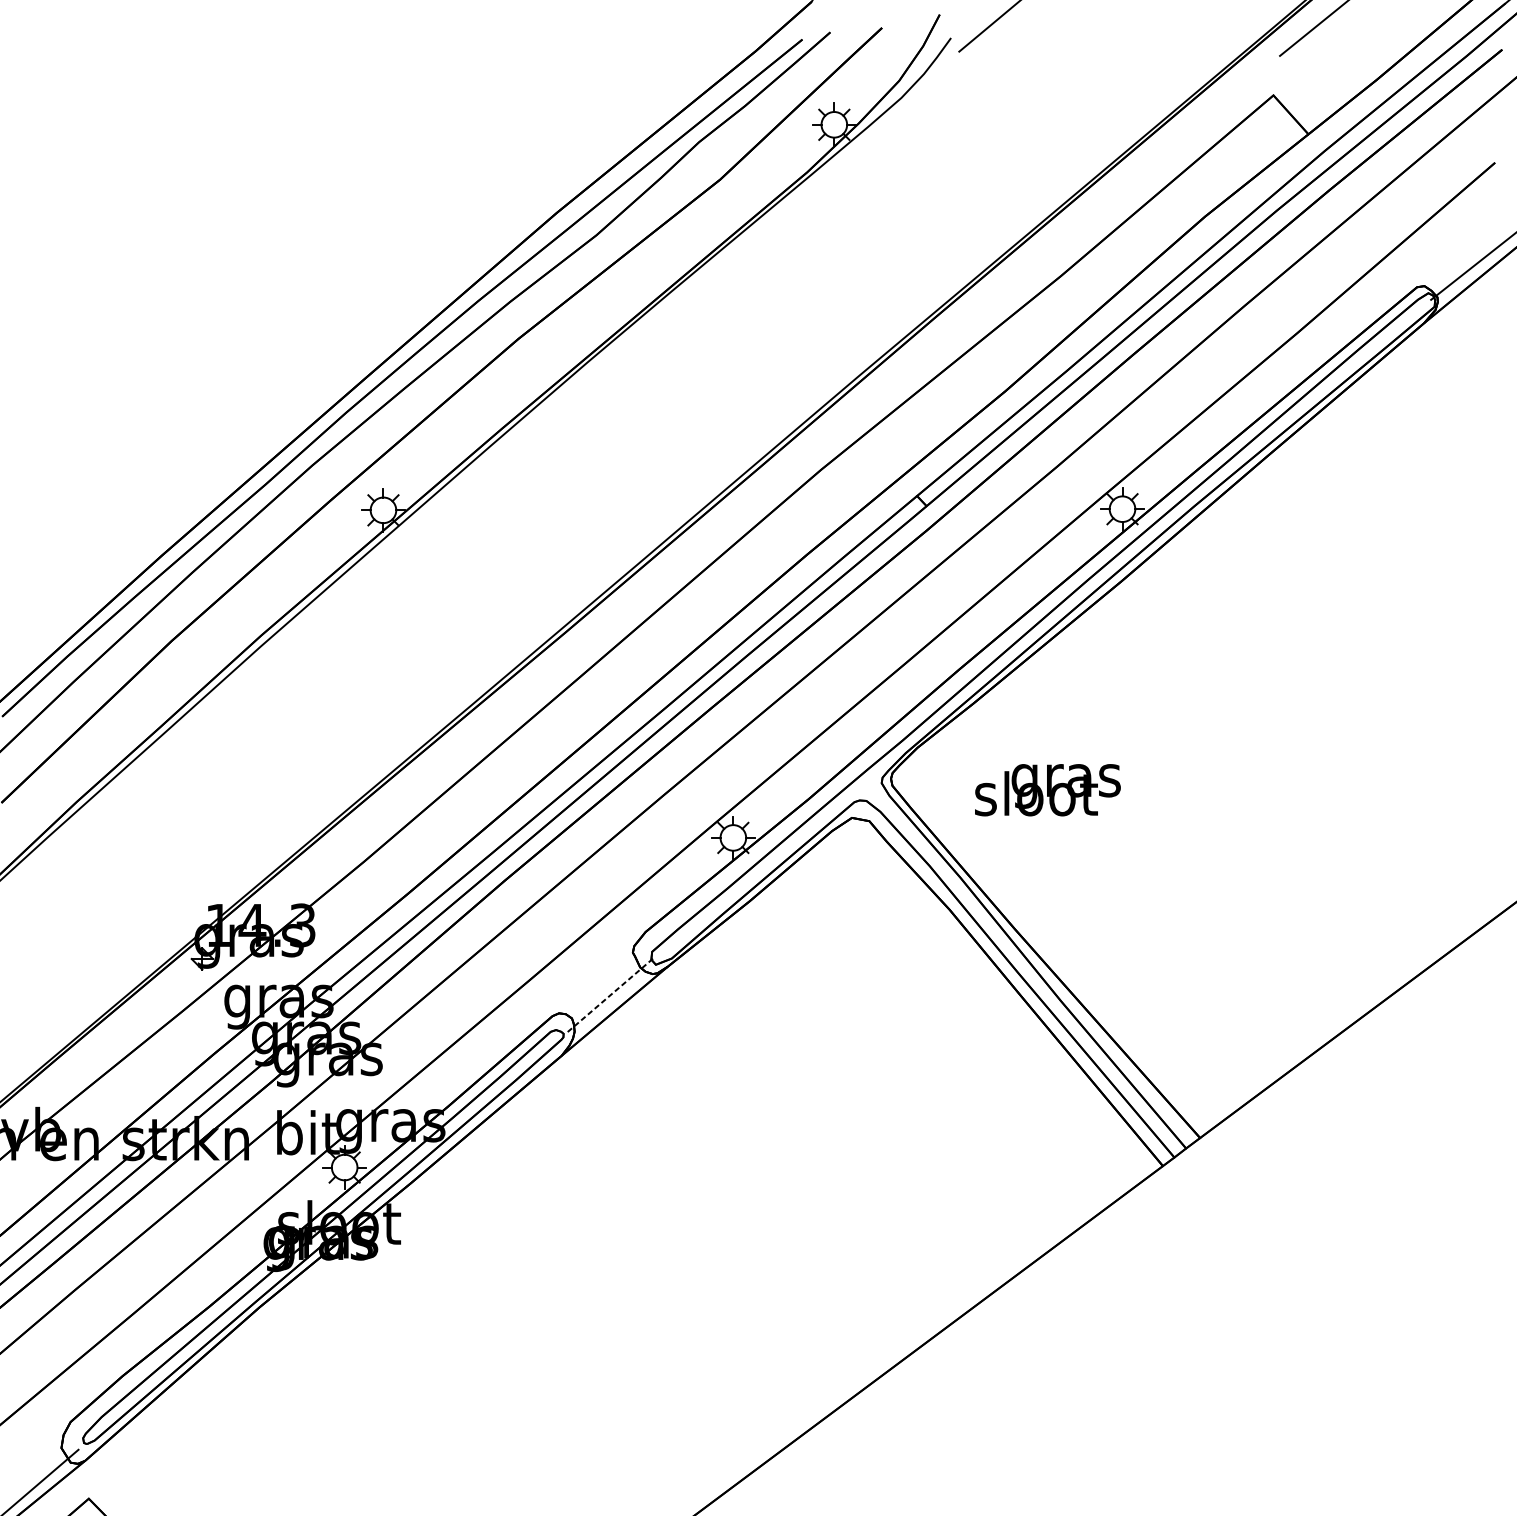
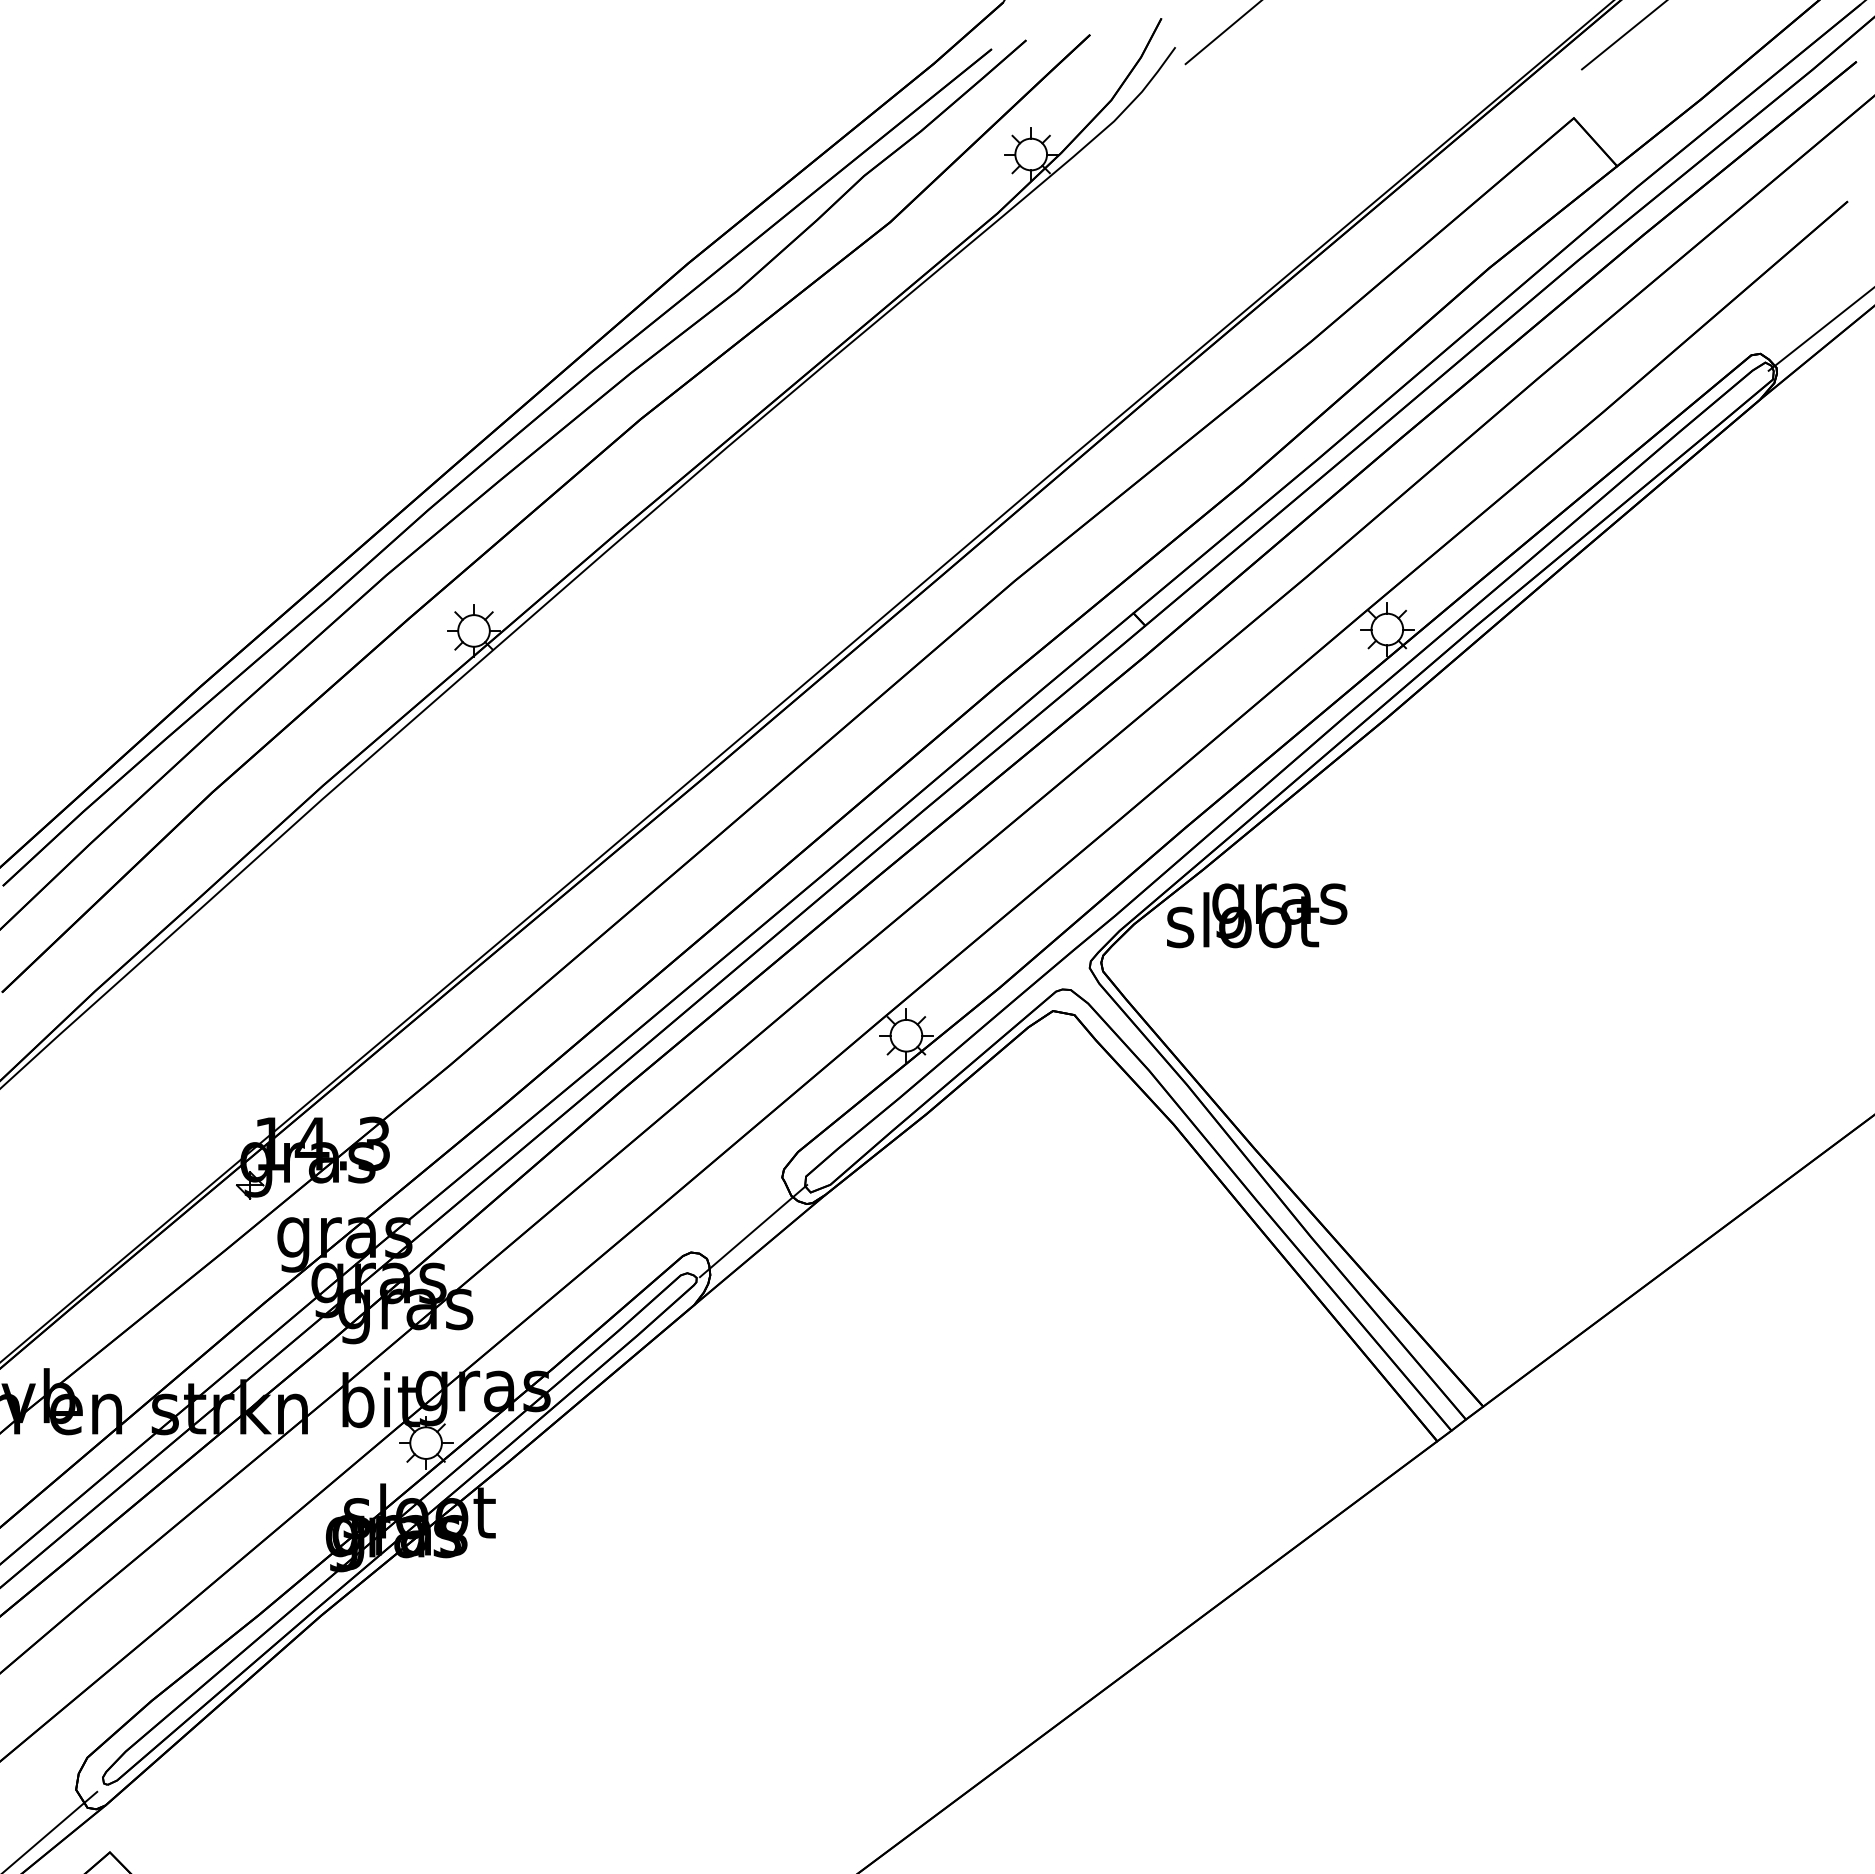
text: (1048, 789) -> (1257, 915), moved
line: (609, 996) -> (753, 1231), dashed -> solid

